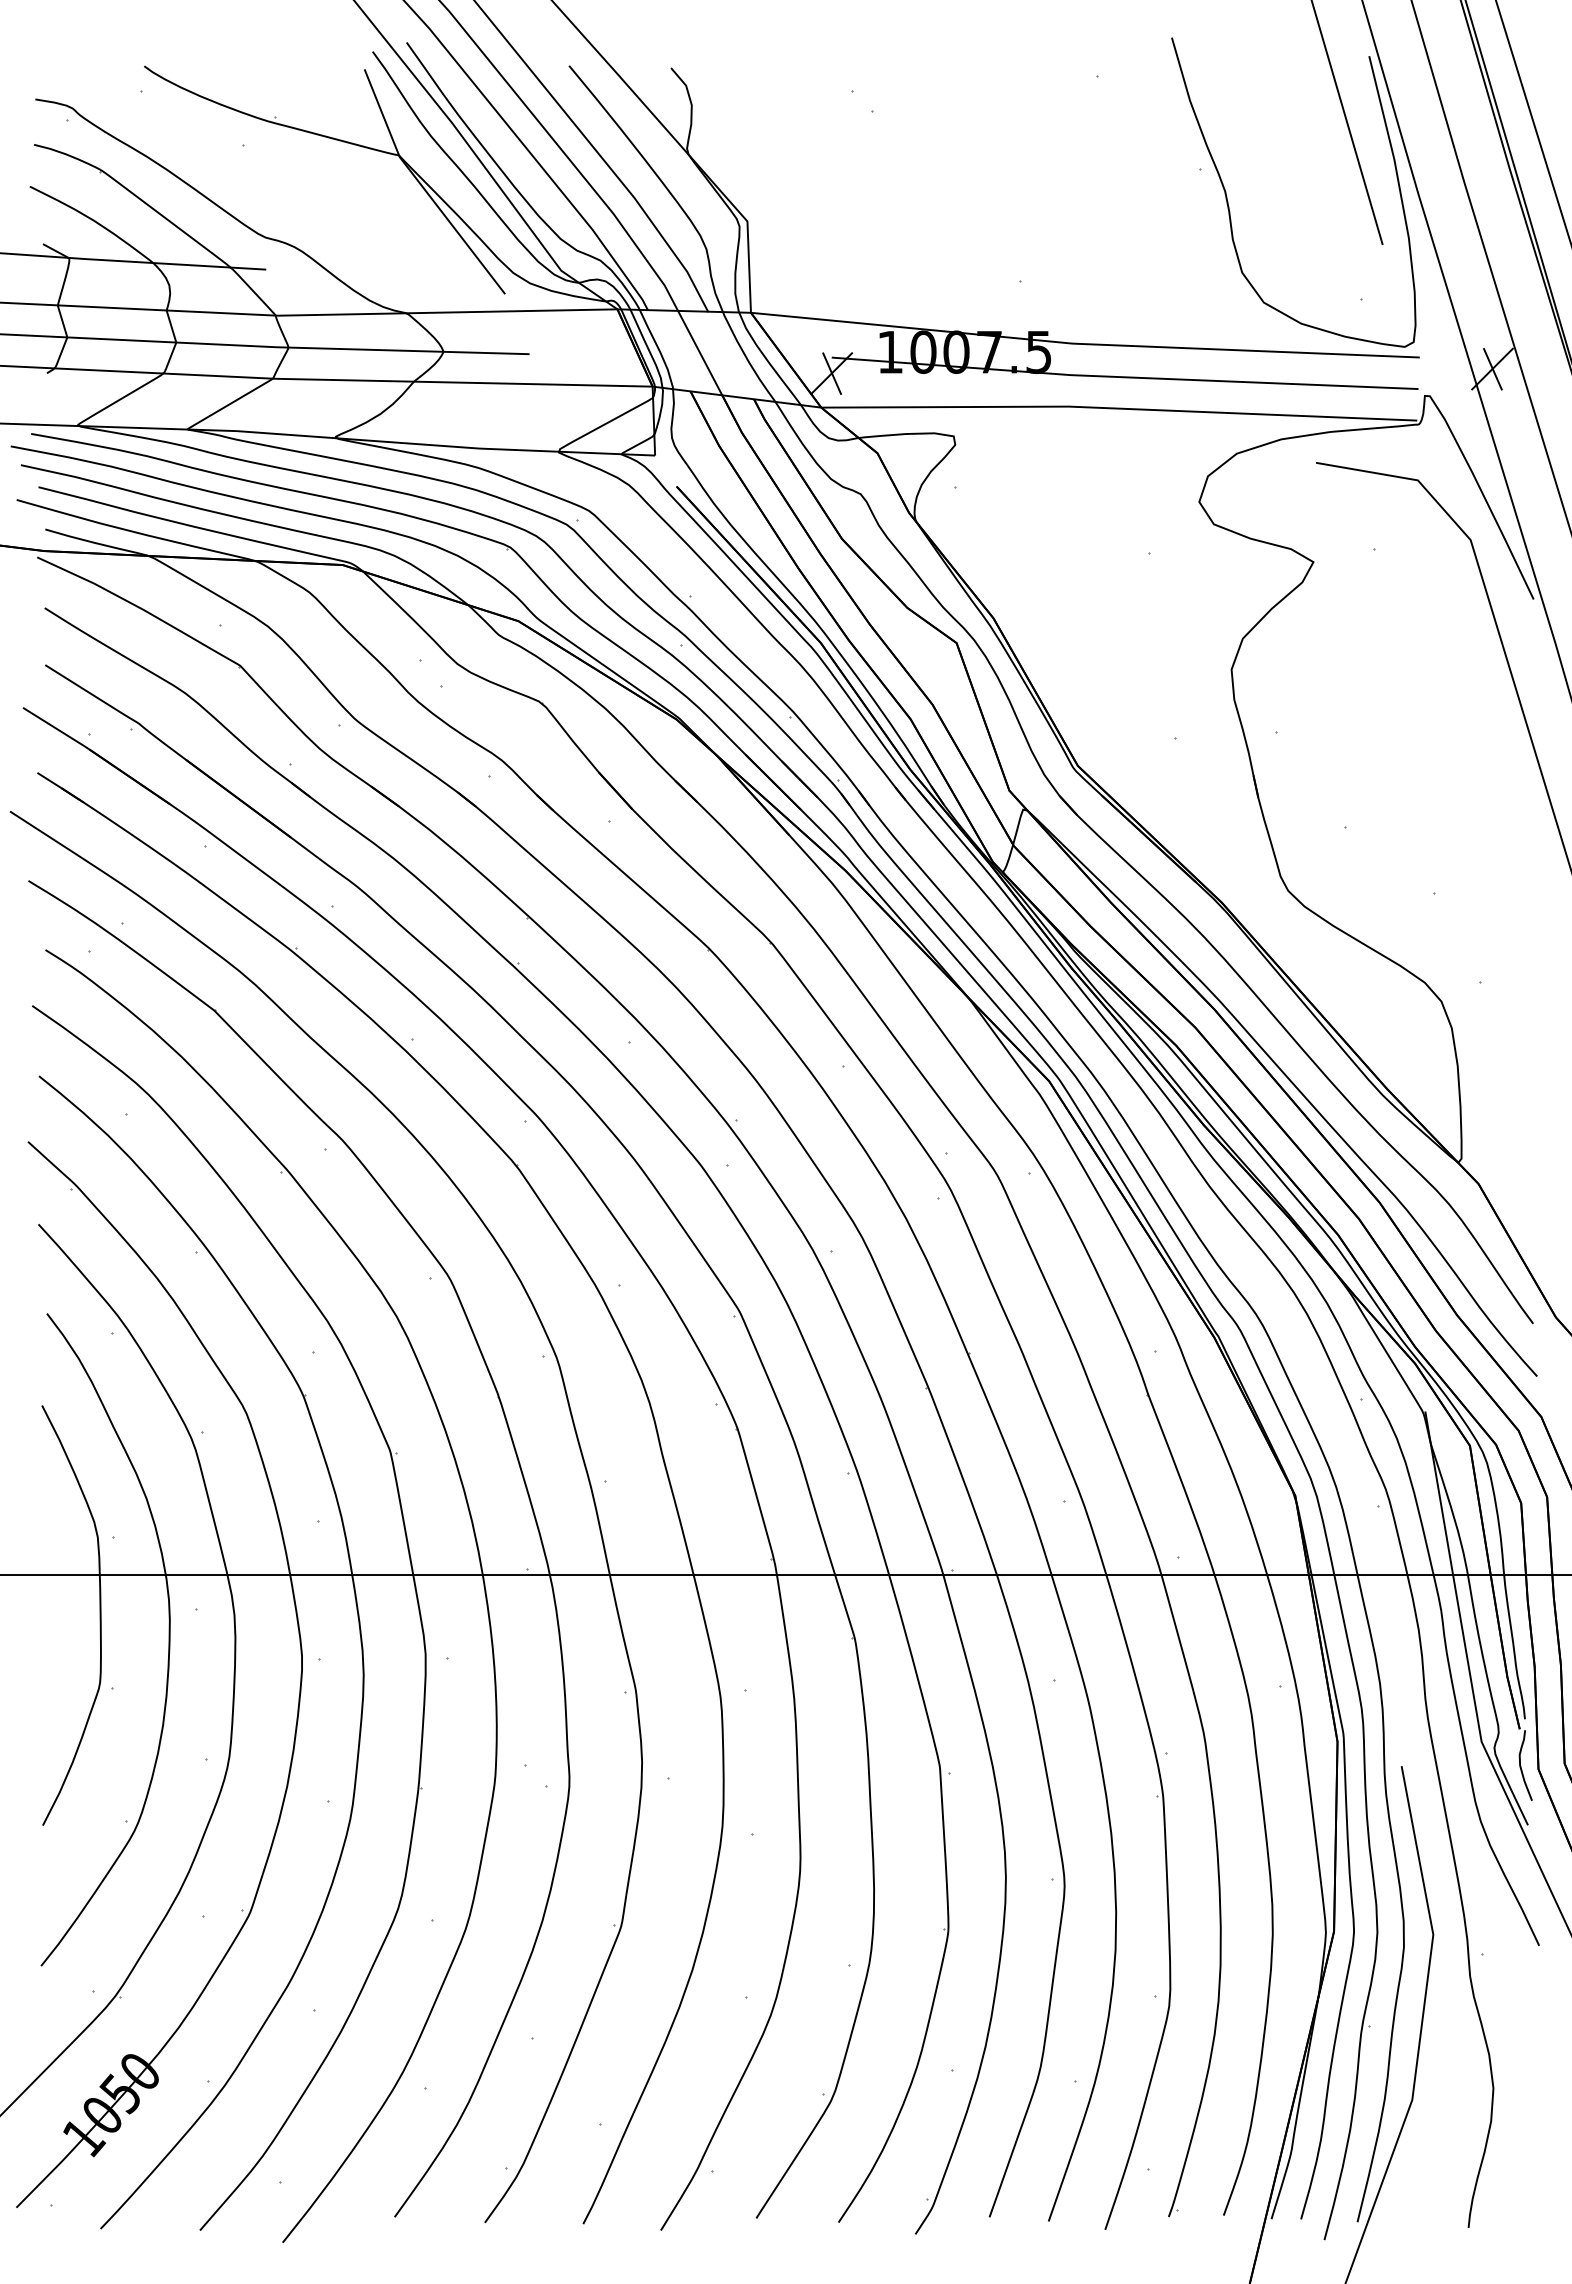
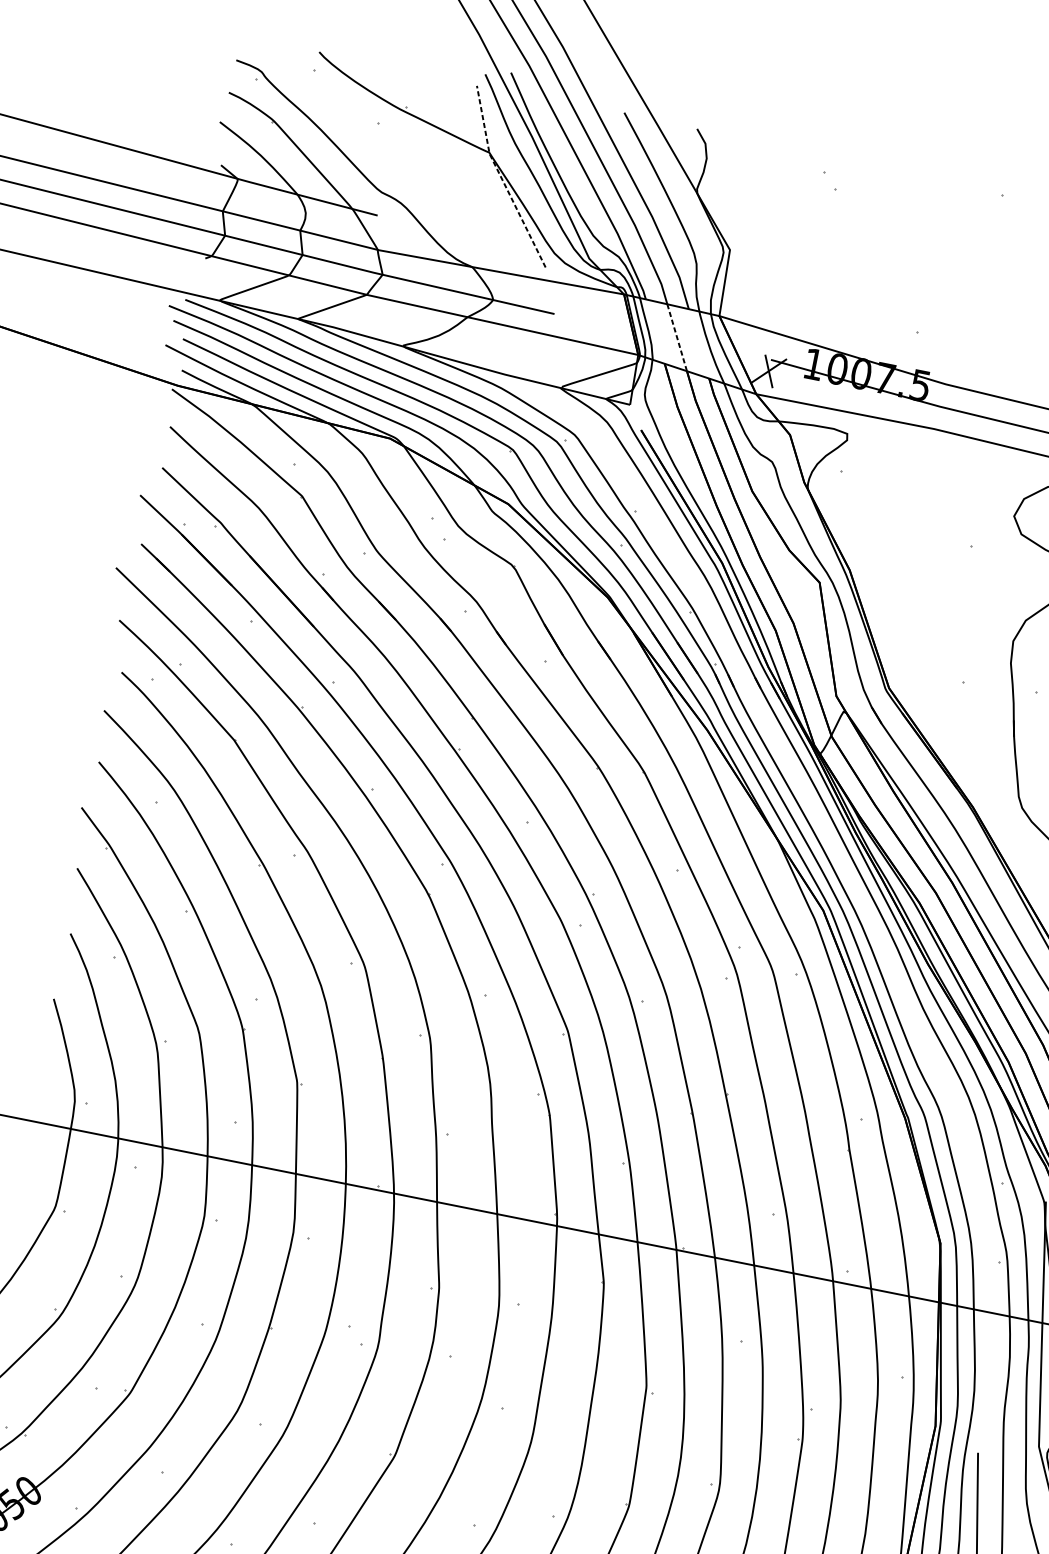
line: (422, 187) -> (501, 179), solid -> dashed
line: (700, 353) -> (677, 338), solid -> dashed

